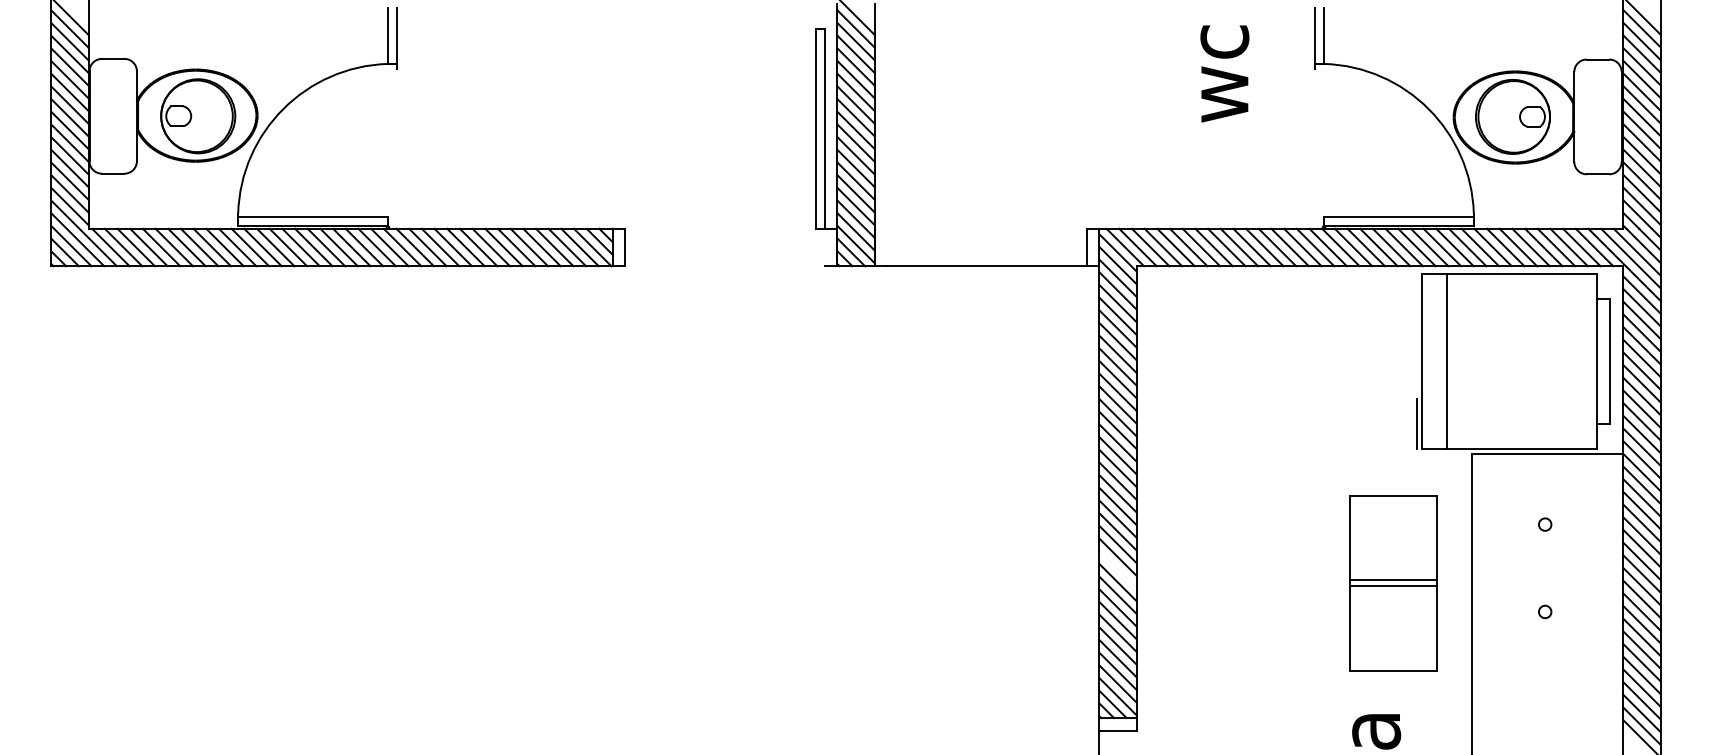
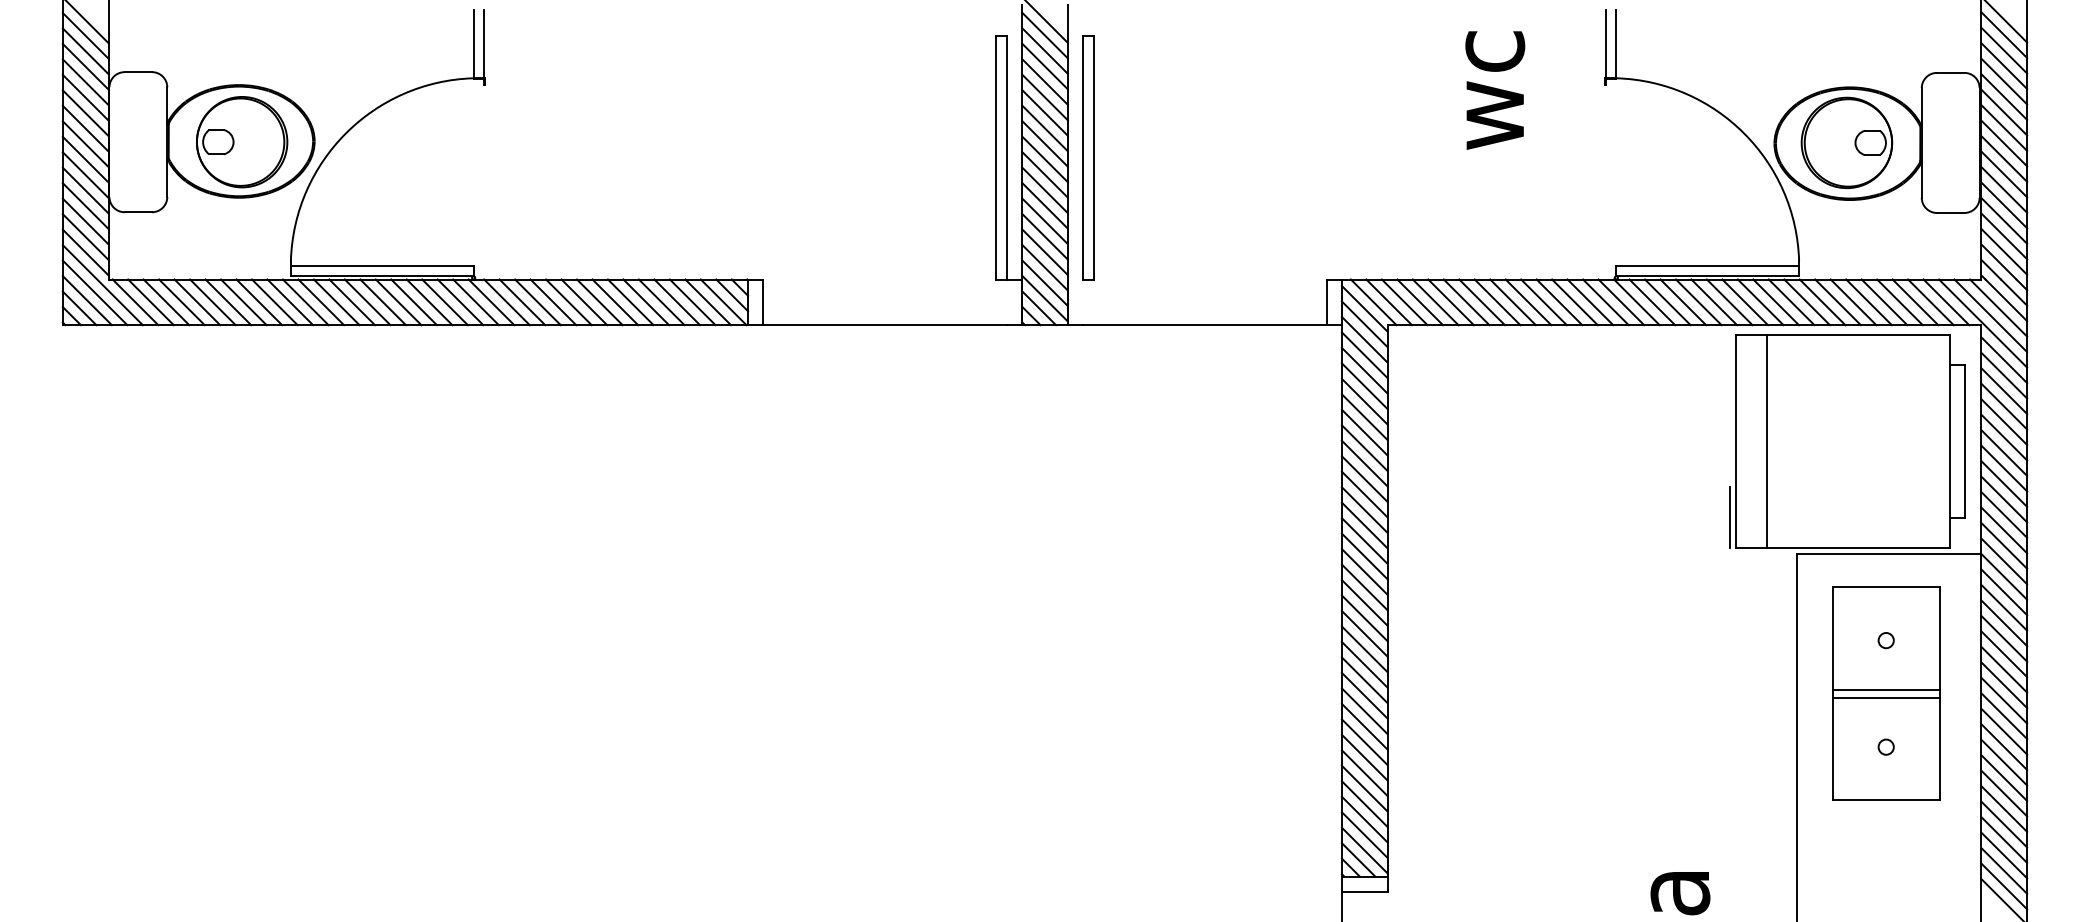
part: (891, 128) -> (1088, 157), added
line: (724, 266) -> (884, 325), added
line: (1117, 569) -> (1364, 695), added
part: (1393, 583) -> (1886, 694), moved

